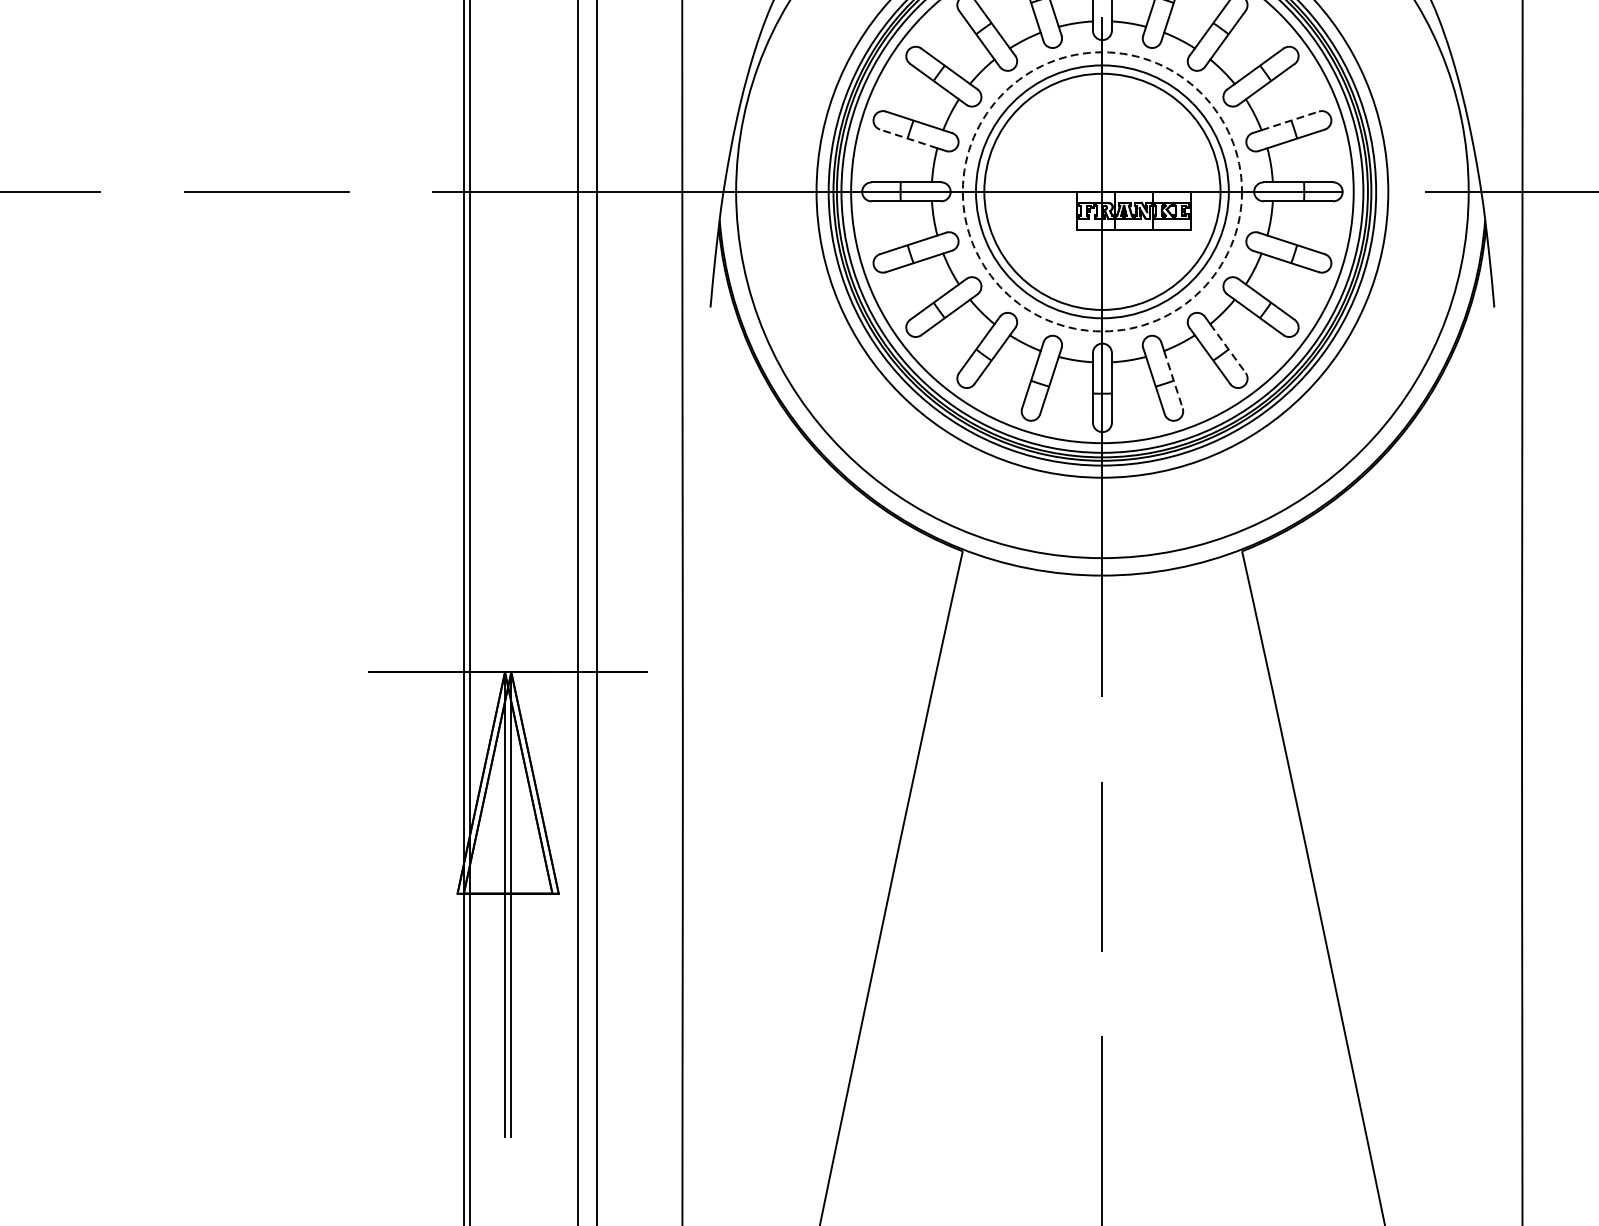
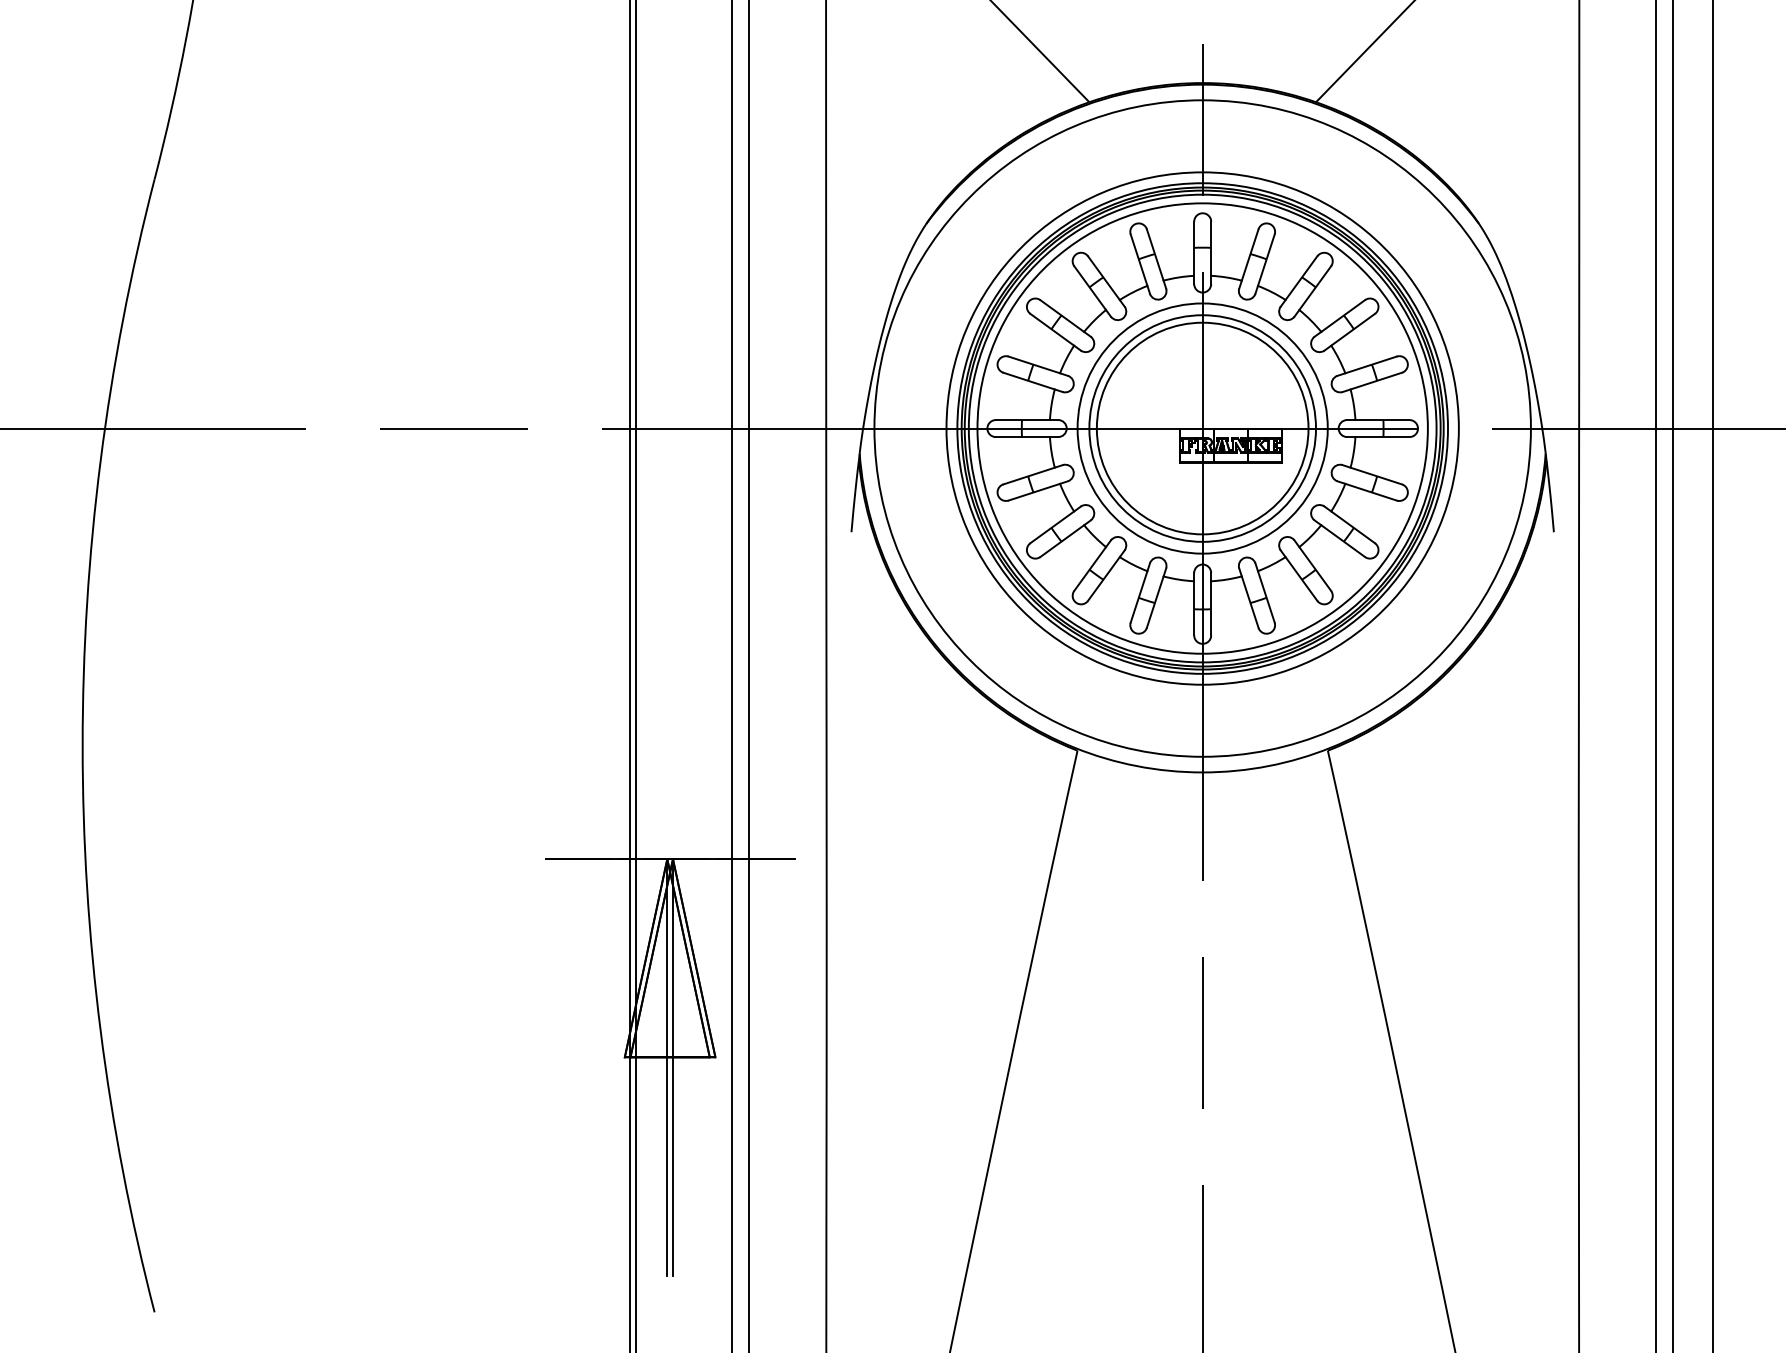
line: (1290, 120) -> (1371, 364), dashed -> solid
line: (908, 138) -> (1028, 380), dashed -> solid
circle: (1102, 191) -> (1202, 428), dashed -> solid
line: (1228, 349) -> (1315, 569), dashed -> solid
line: (1173, 380) -> (1266, 597), dashed -> solid

